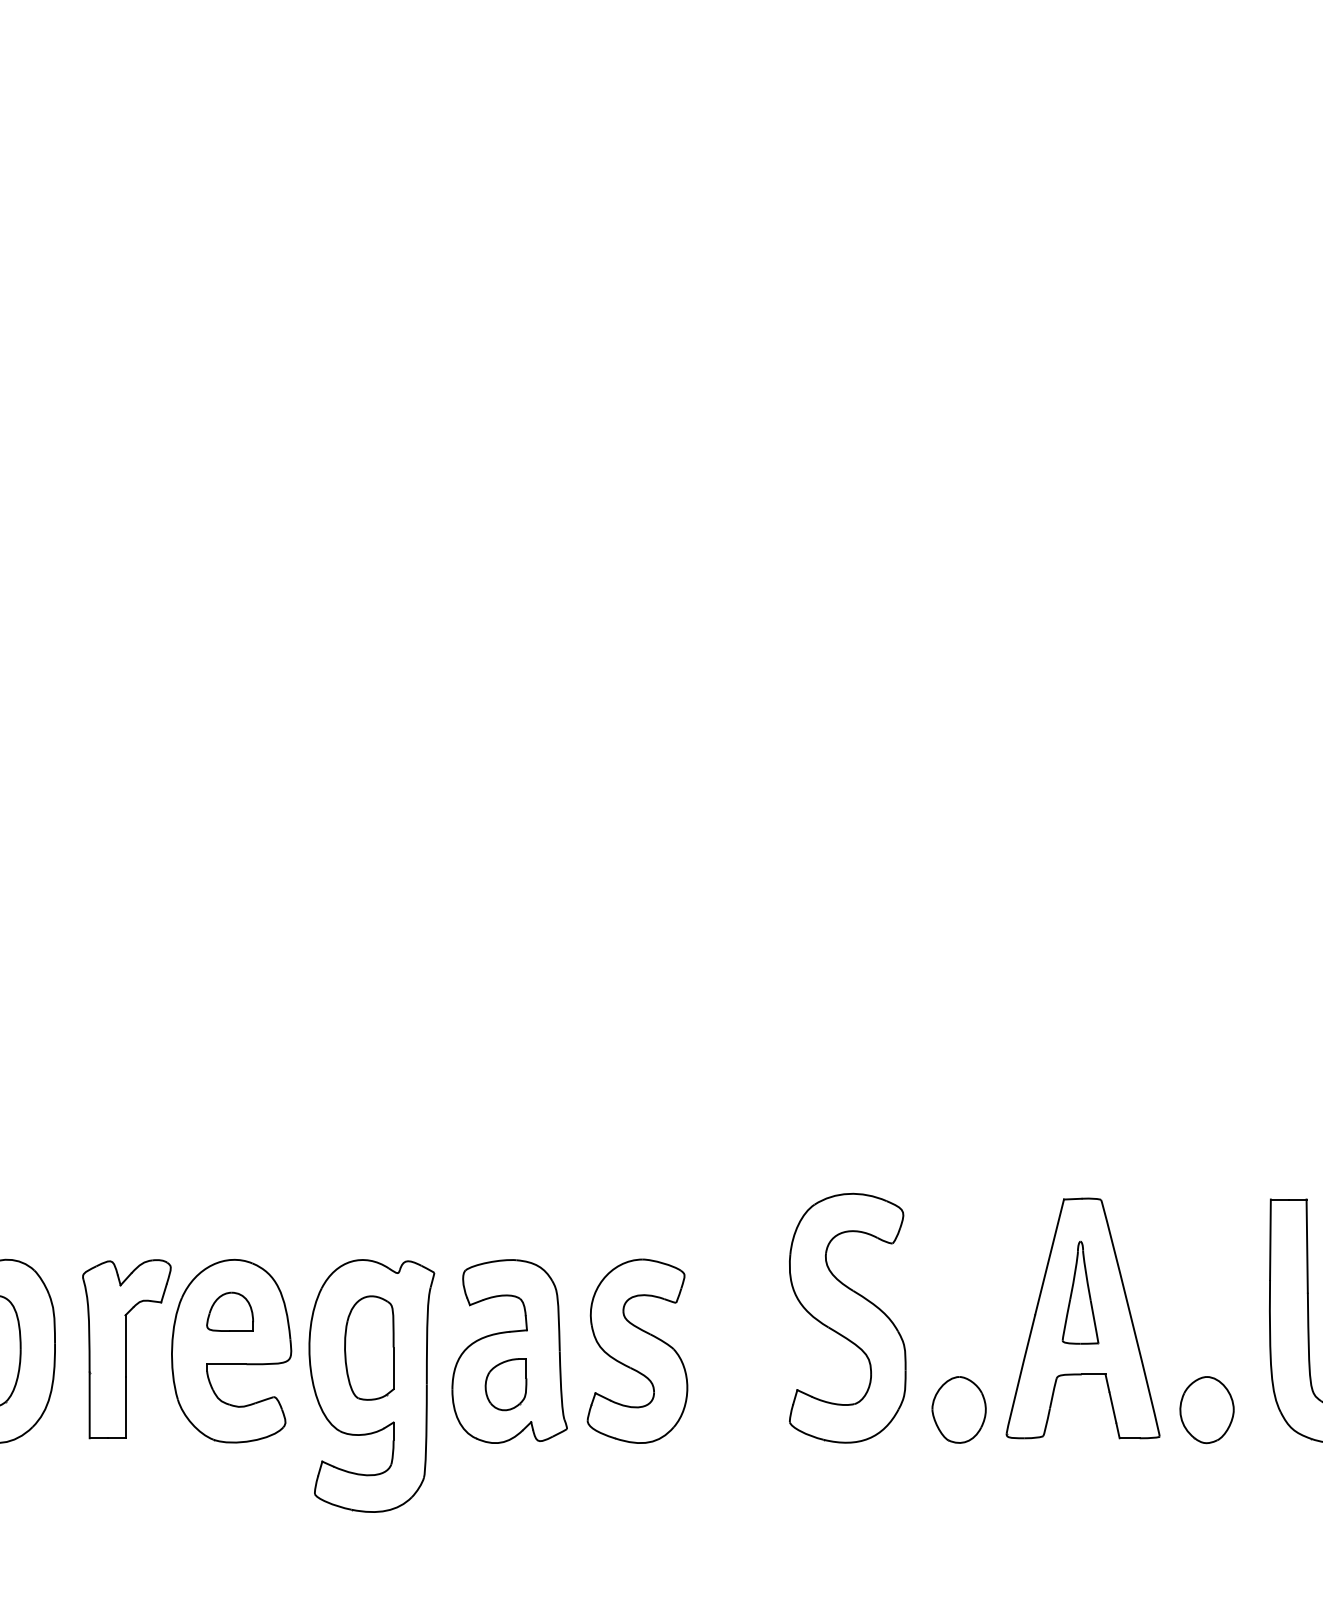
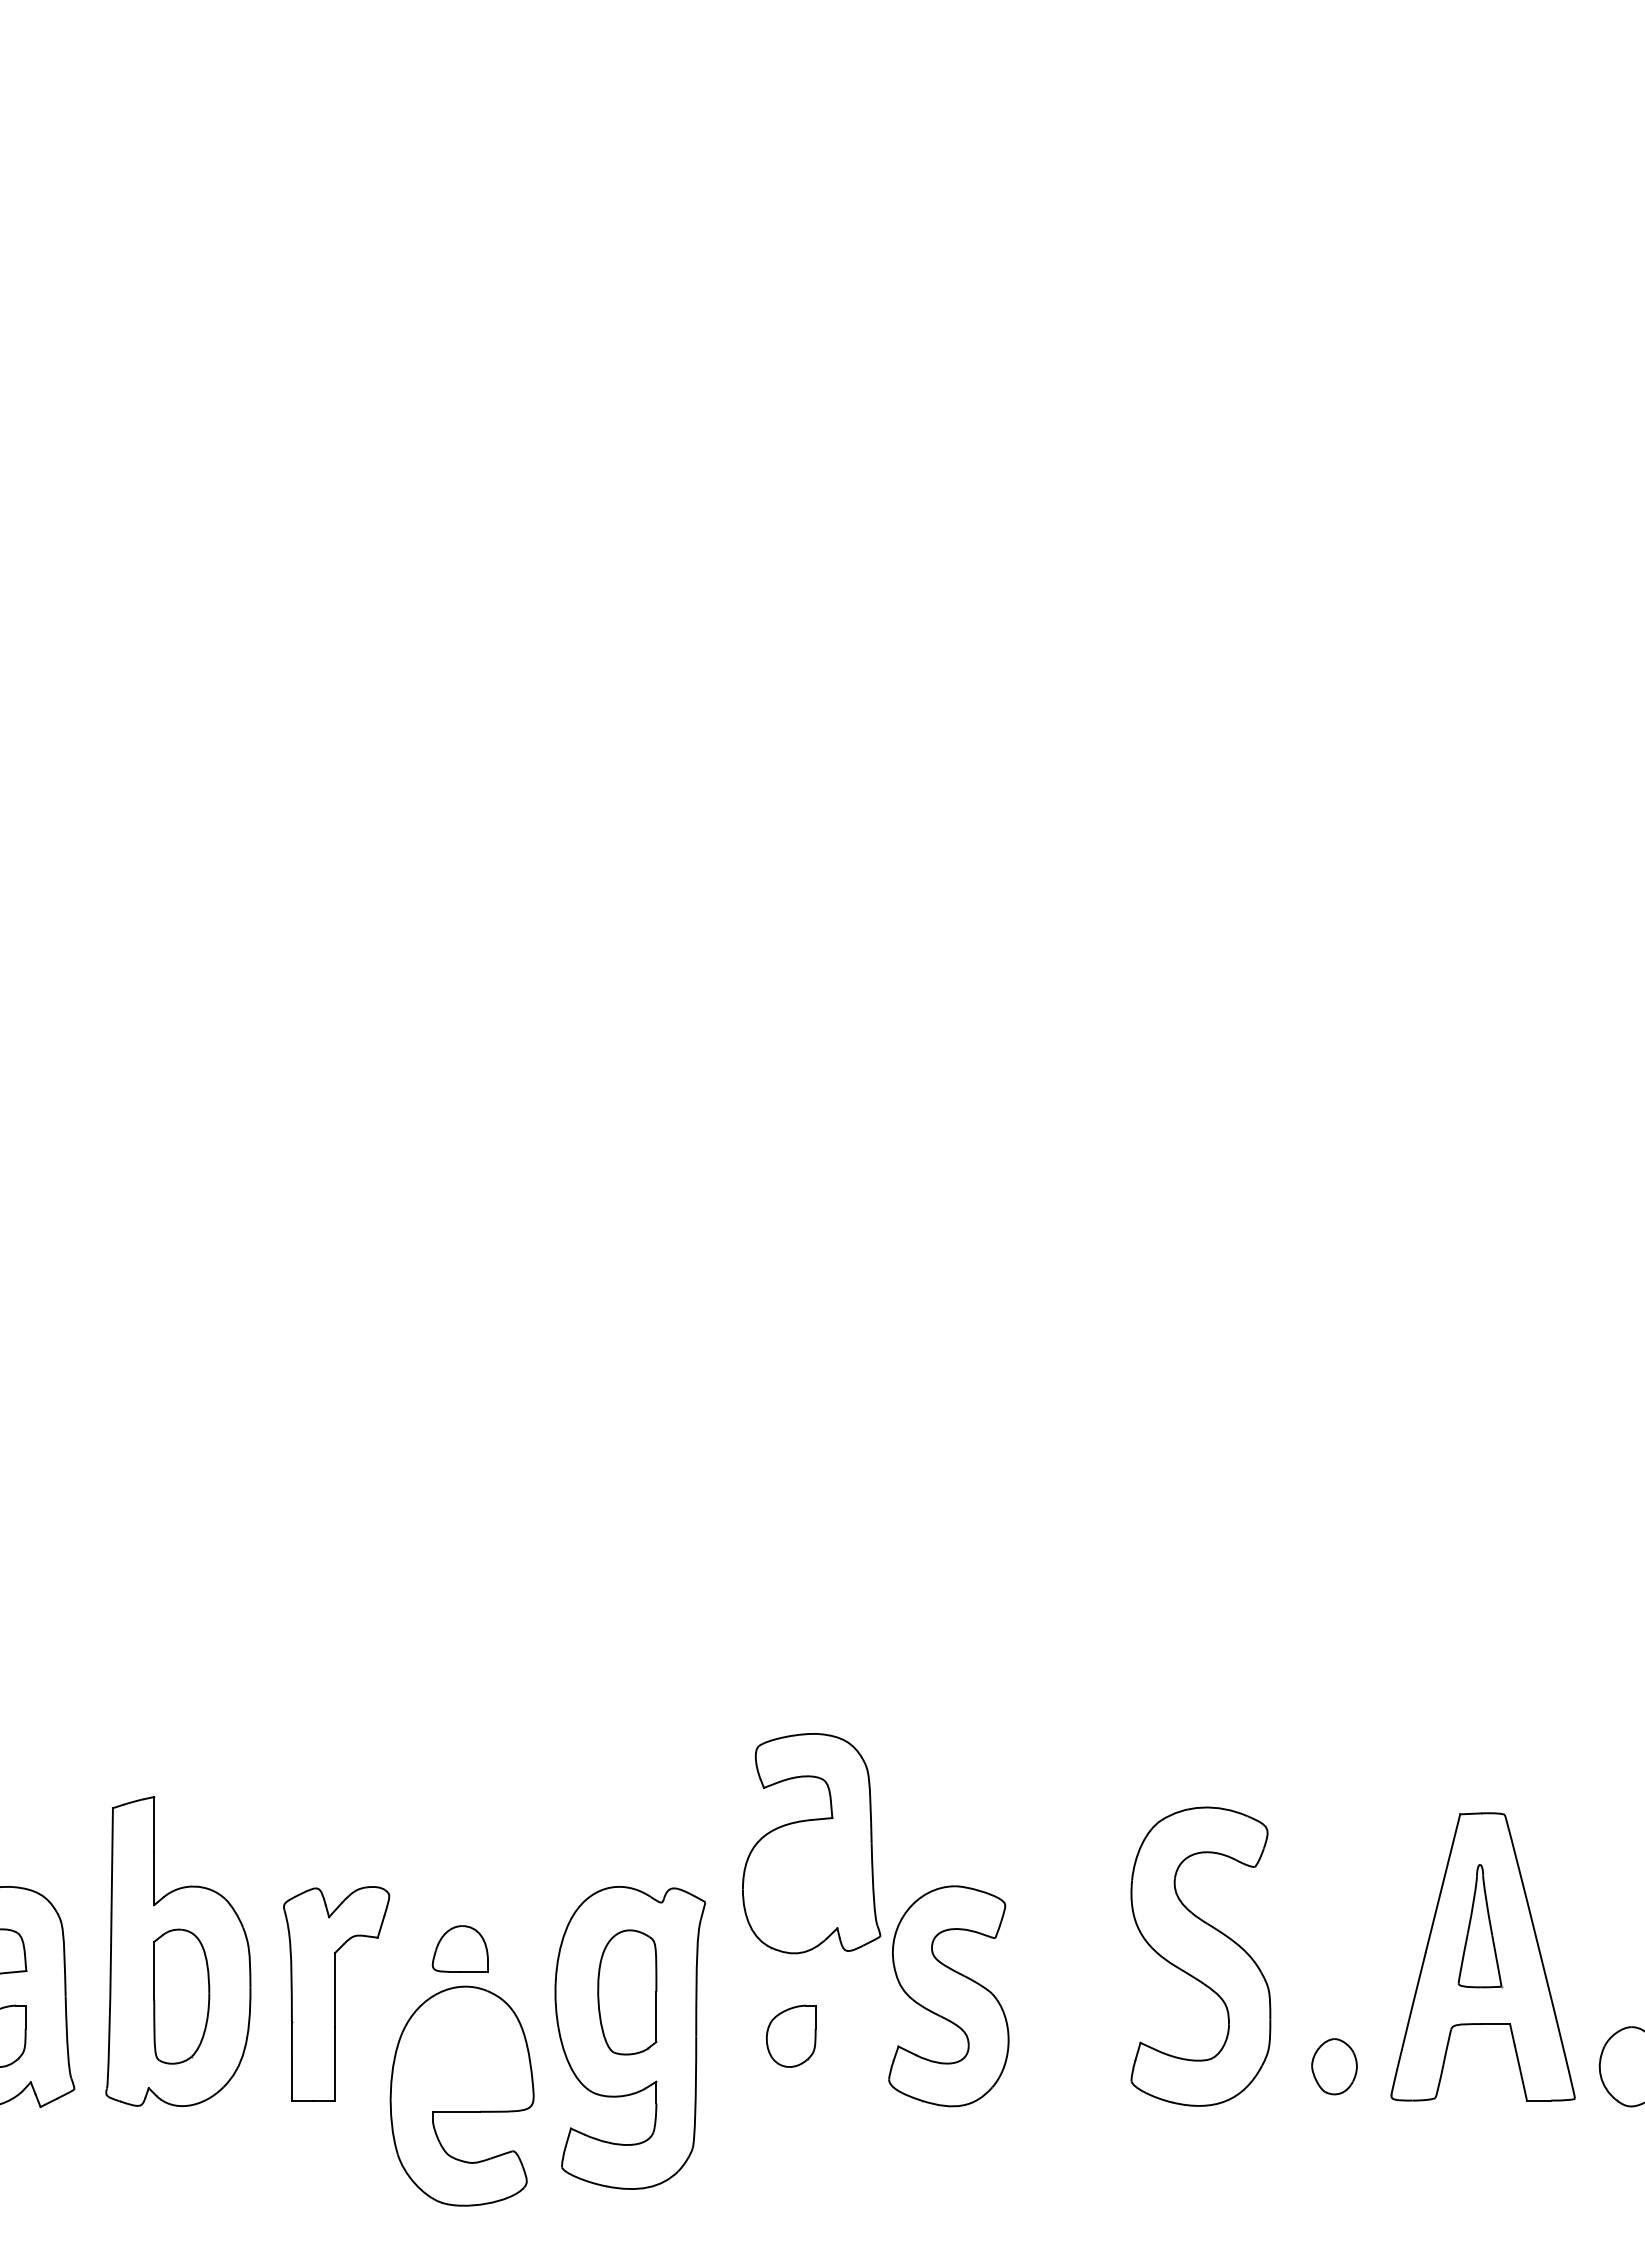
part: (231, 1350) -> (461, 2095), moved
part: (509, 1351) -> (811, 1843), moved
part: (959, 1409) -> (1334, 2066), size x0.7

